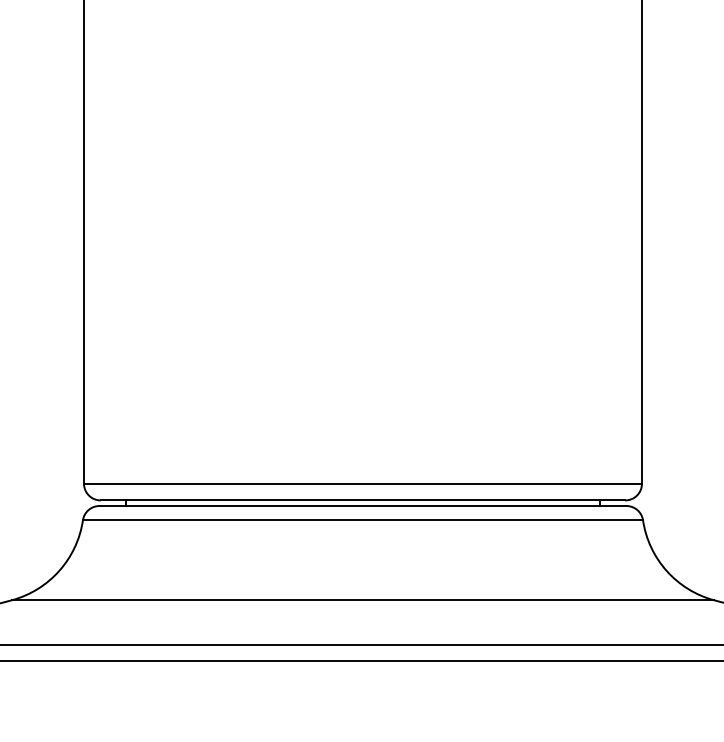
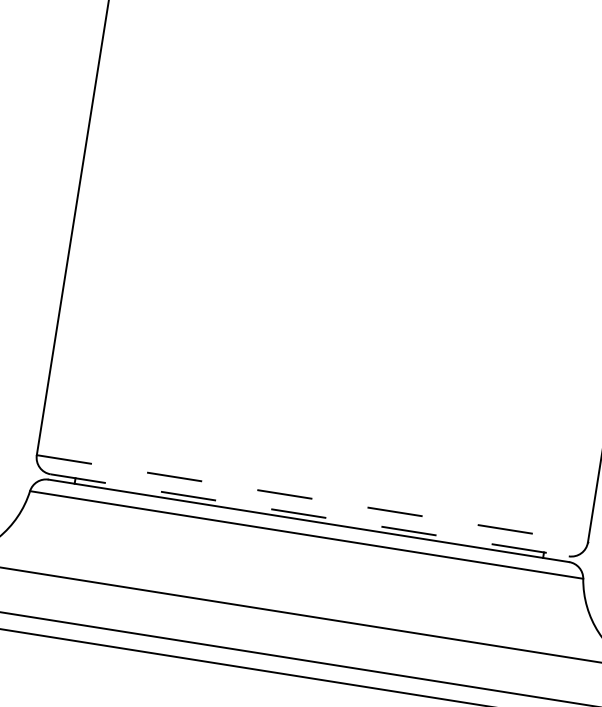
line: (363, 483) -> (312, 498), solid -> dashed
line: (363, 500) -> (310, 515), solid -> dashed

